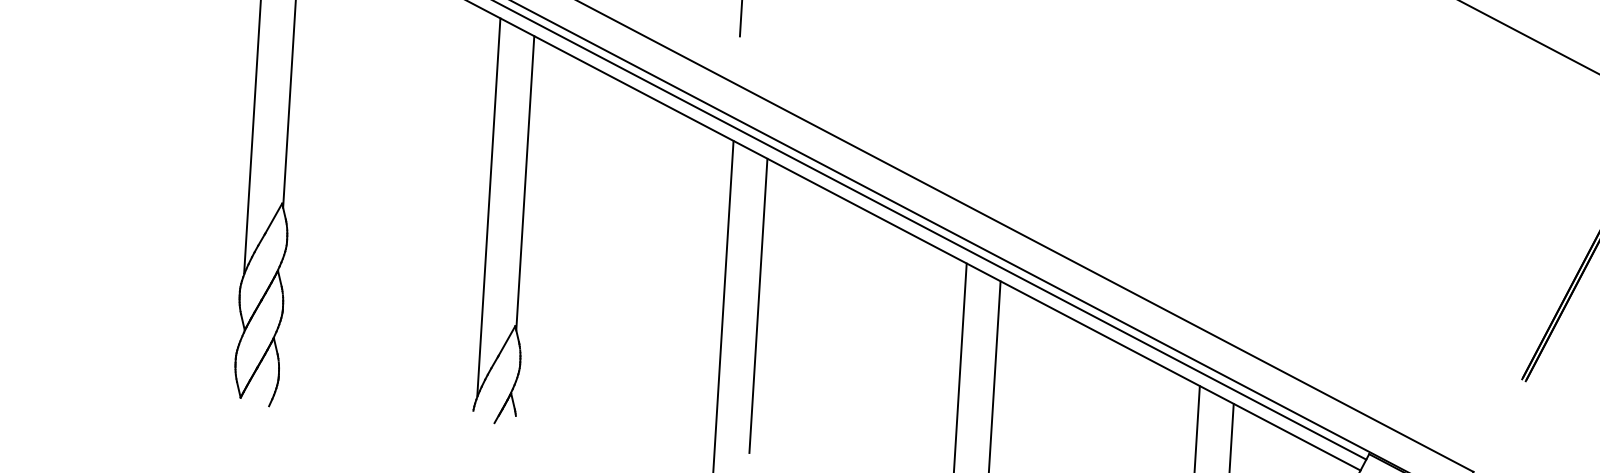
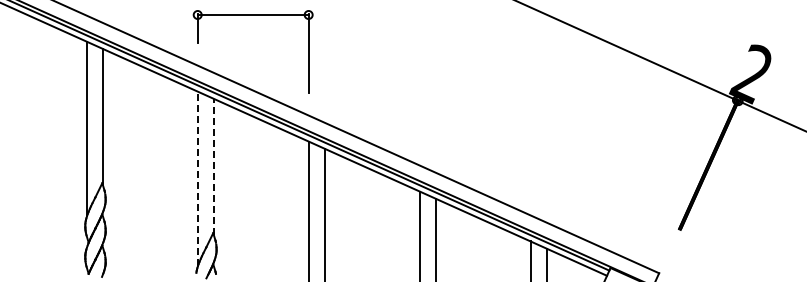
line: (524, 182) -> (213, 166), solid -> dashed
line: (488, 206) -> (197, 178), solid -> dashed

